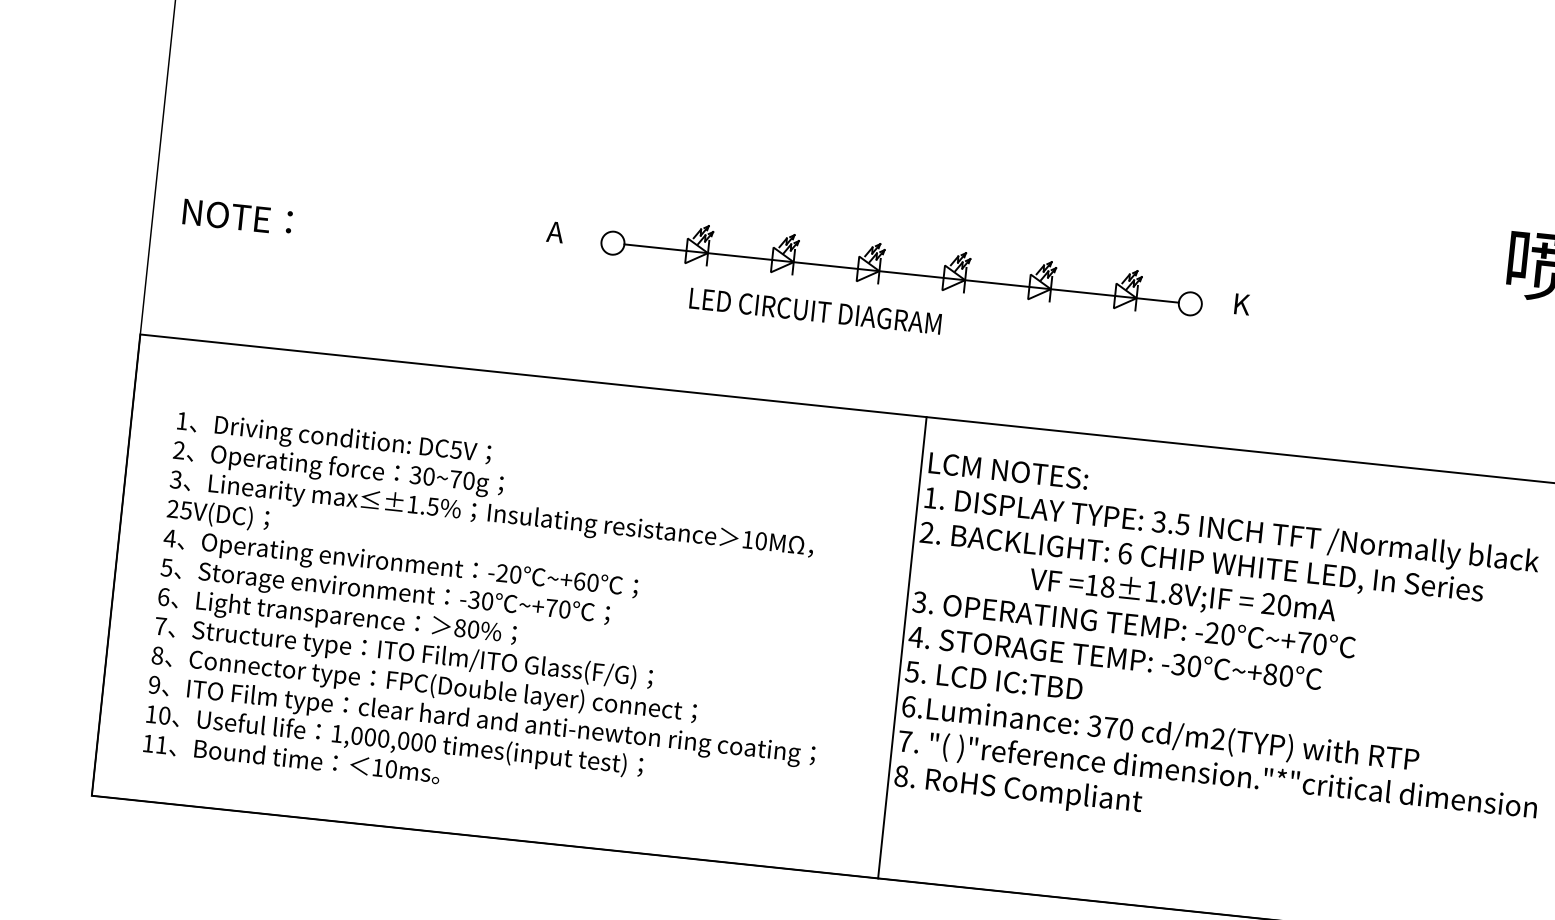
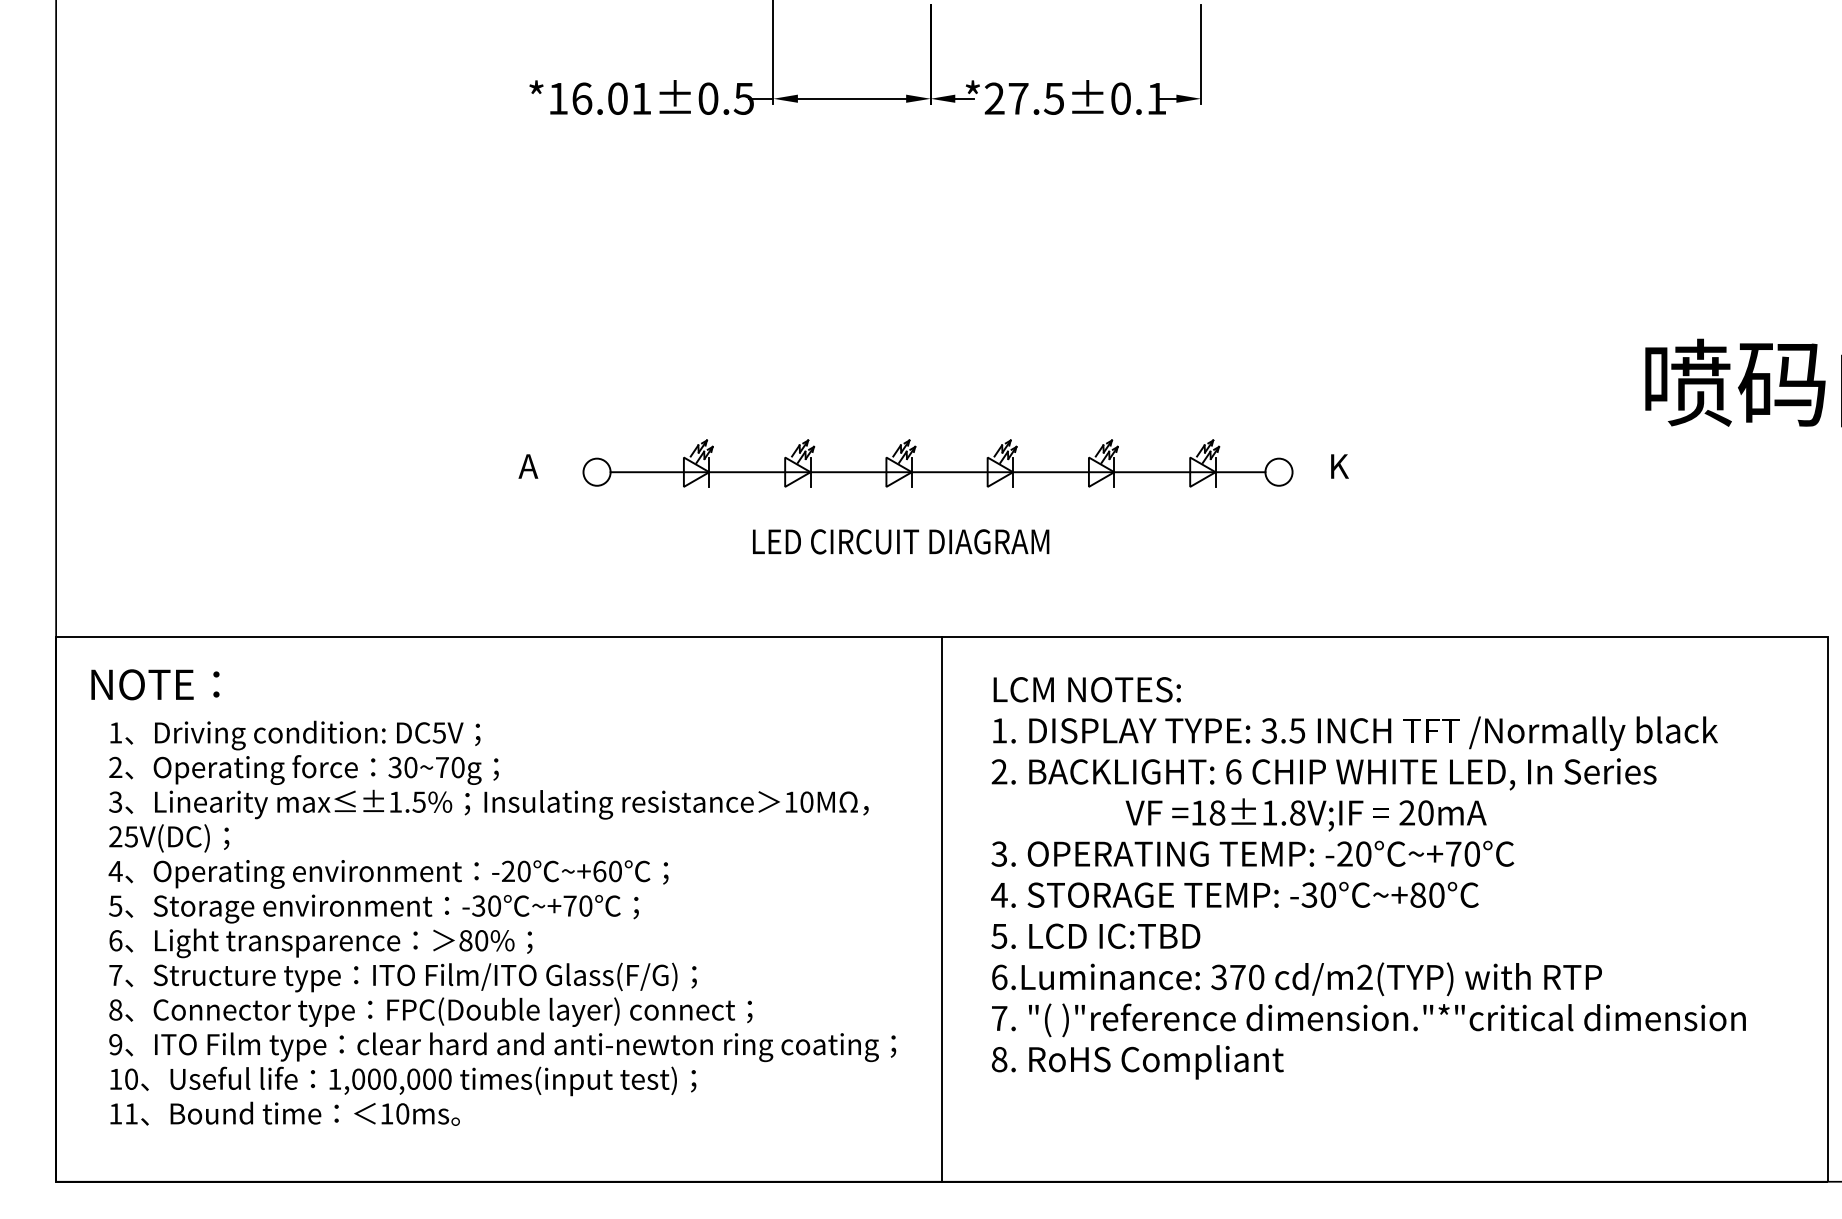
text: (237, 216) -> (155, 684), moved
text: (815, 310) -> (901, 541), moved
line: (902, 647) -> (941, 908), moved

